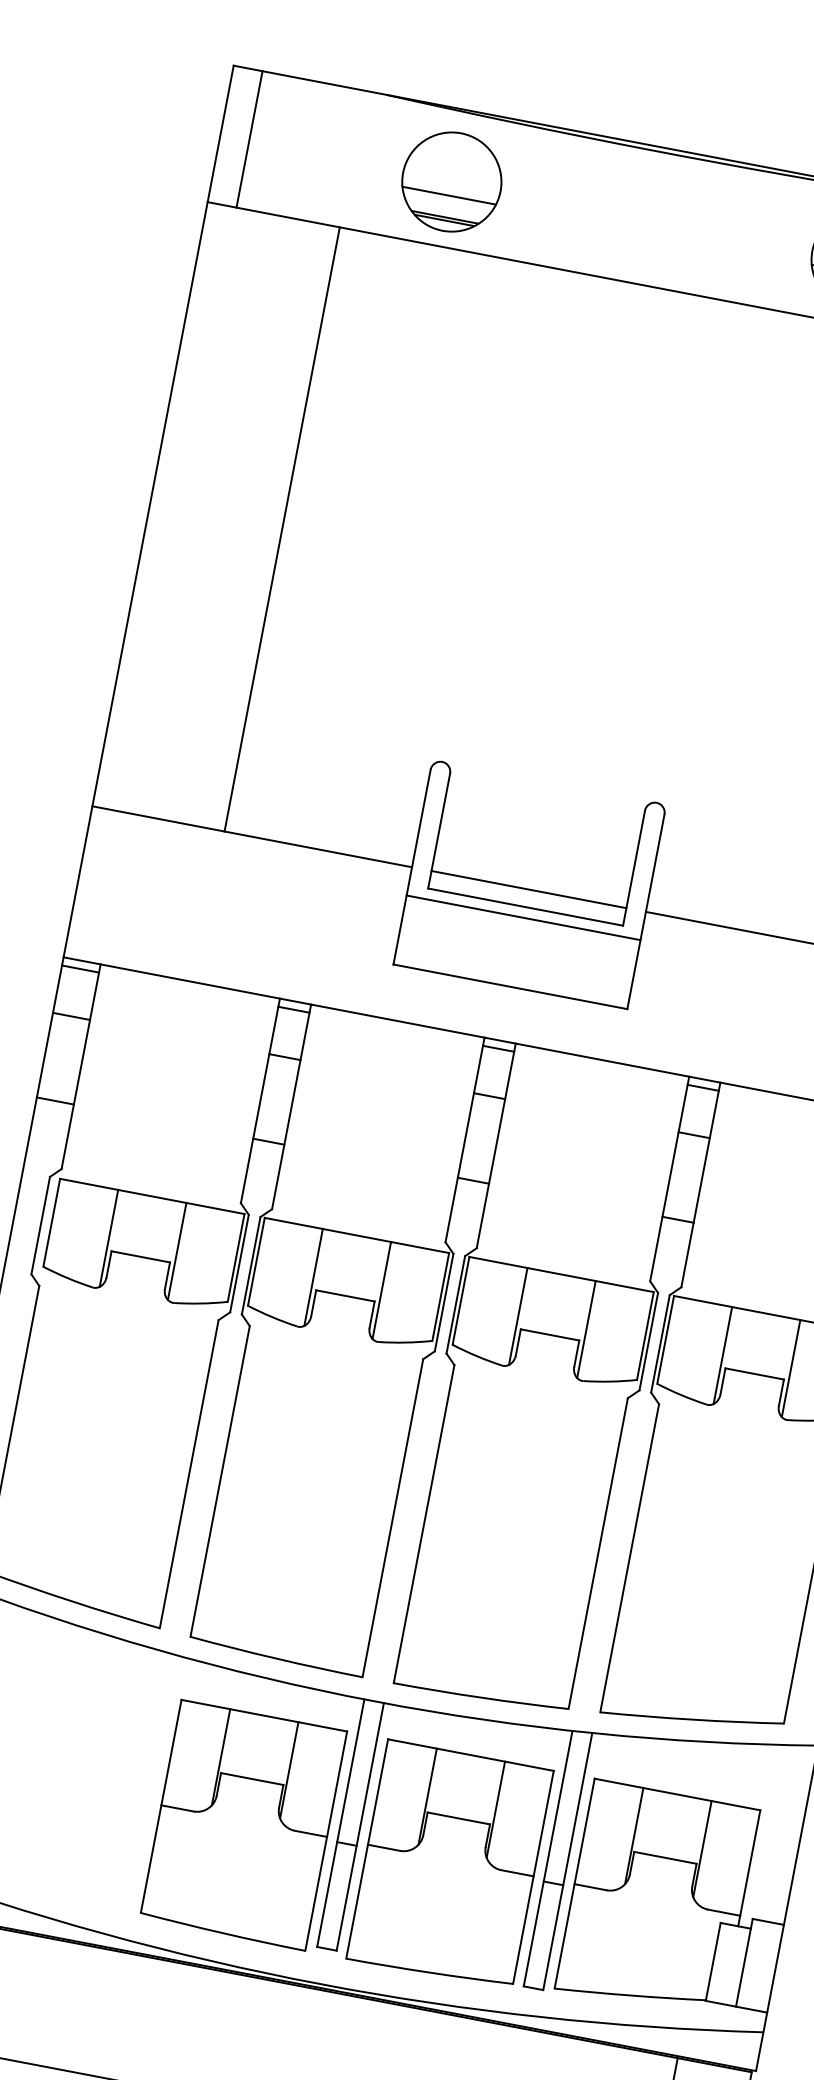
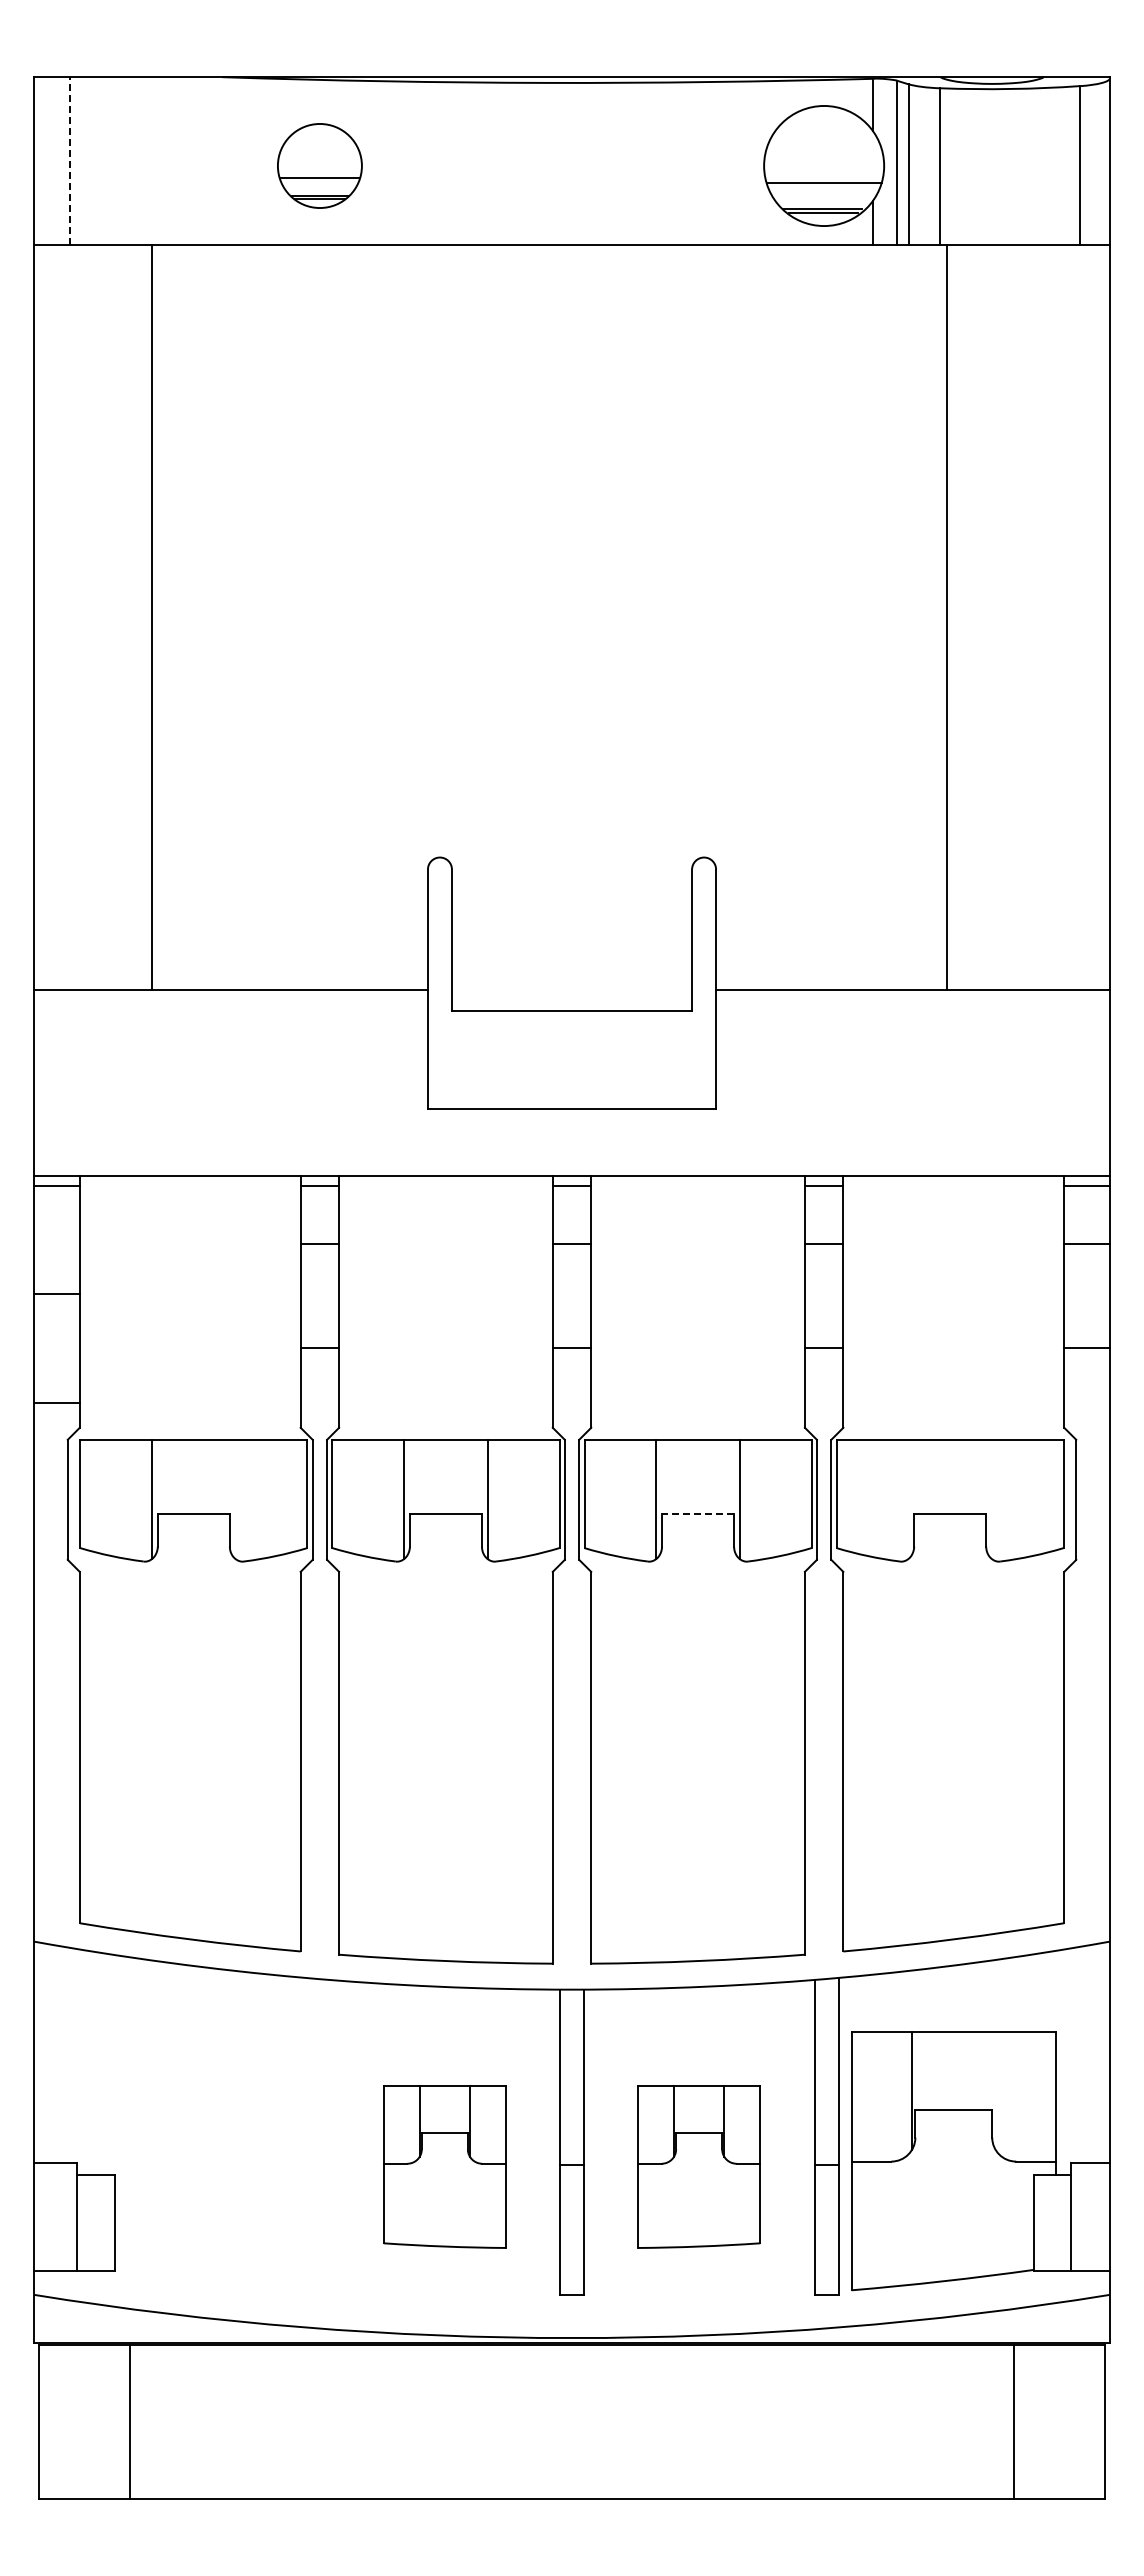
line: (249, 138) -> (69, 160), solid -> dashed
part: (451, 181) -> (319, 165), size x0.7
line: (281, 529) -> (151, 617), moved
line: (528, 889) -> (571, 989), removed
line: (523, 917) -> (571, 1024), removed
line: (71, 1016) -> (56, 1294), moved
line: (54, 1101) -> (56, 1403), moved
line: (176, 1251) -> (235, 1499), removed
line: (549, 1335) -> (697, 1514), solid -> dashed
line: (723, 1355) -> (908, 1499), removed
line: (791, 1368) -> (992, 1499), removed
part: (243, 1825) -> (444, 2166), size x0.6
line: (702, 1848) -> (995, 2090), removed
part: (449, 1864) -> (698, 2166), size x0.6

